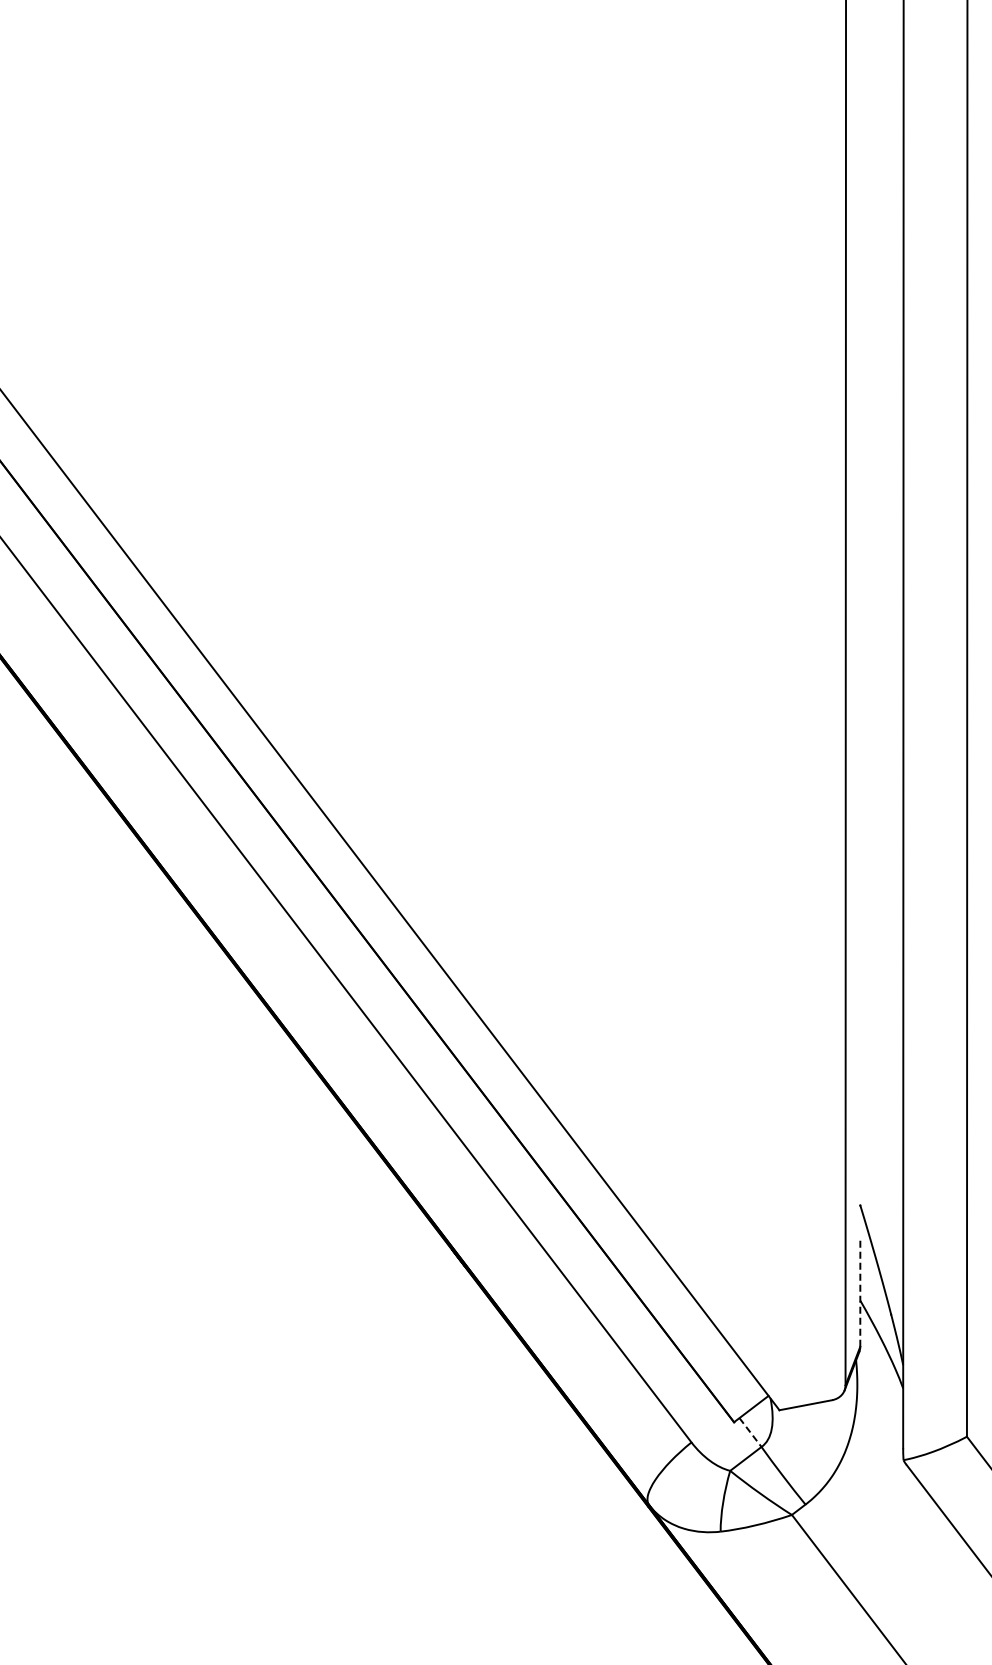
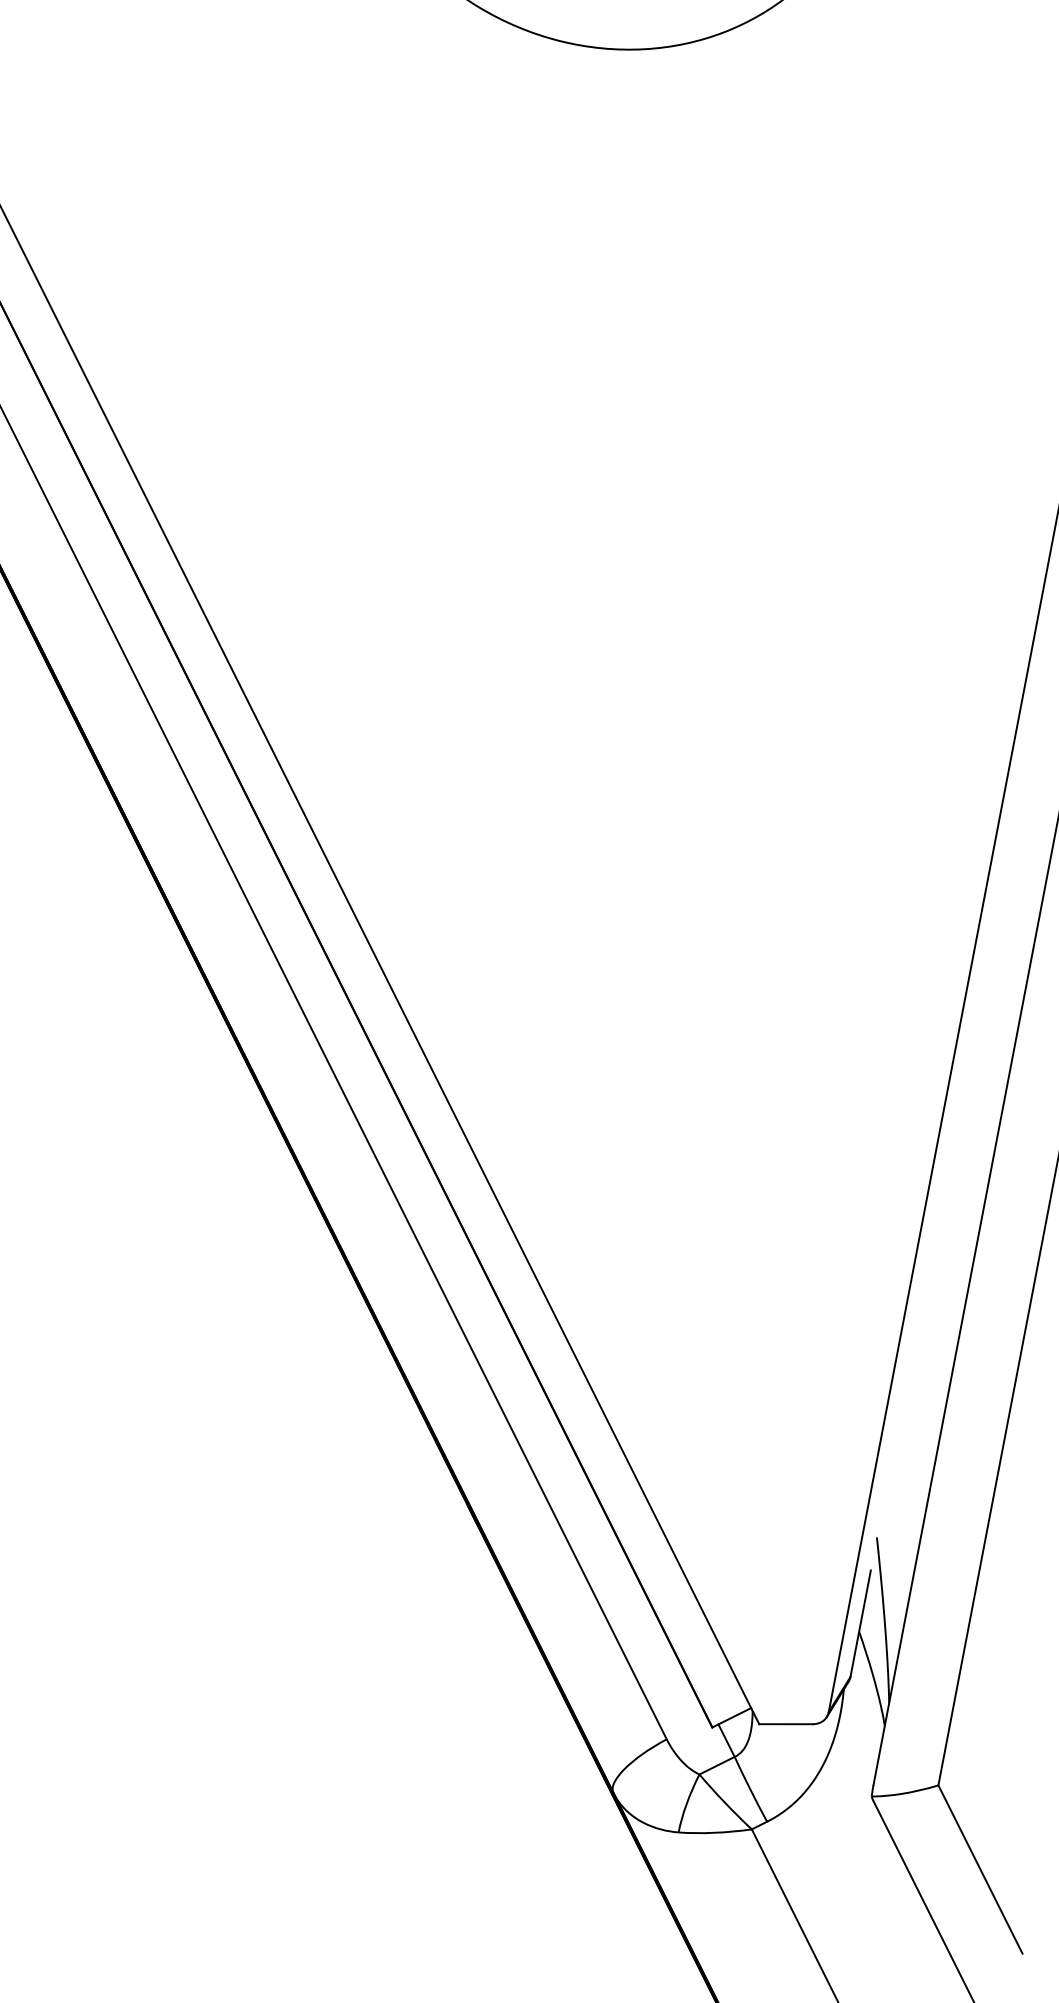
line: (860, 1292) -> (860, 1623), dashed -> solid
line: (750, 1433) -> (726, 1741), dashed -> solid

